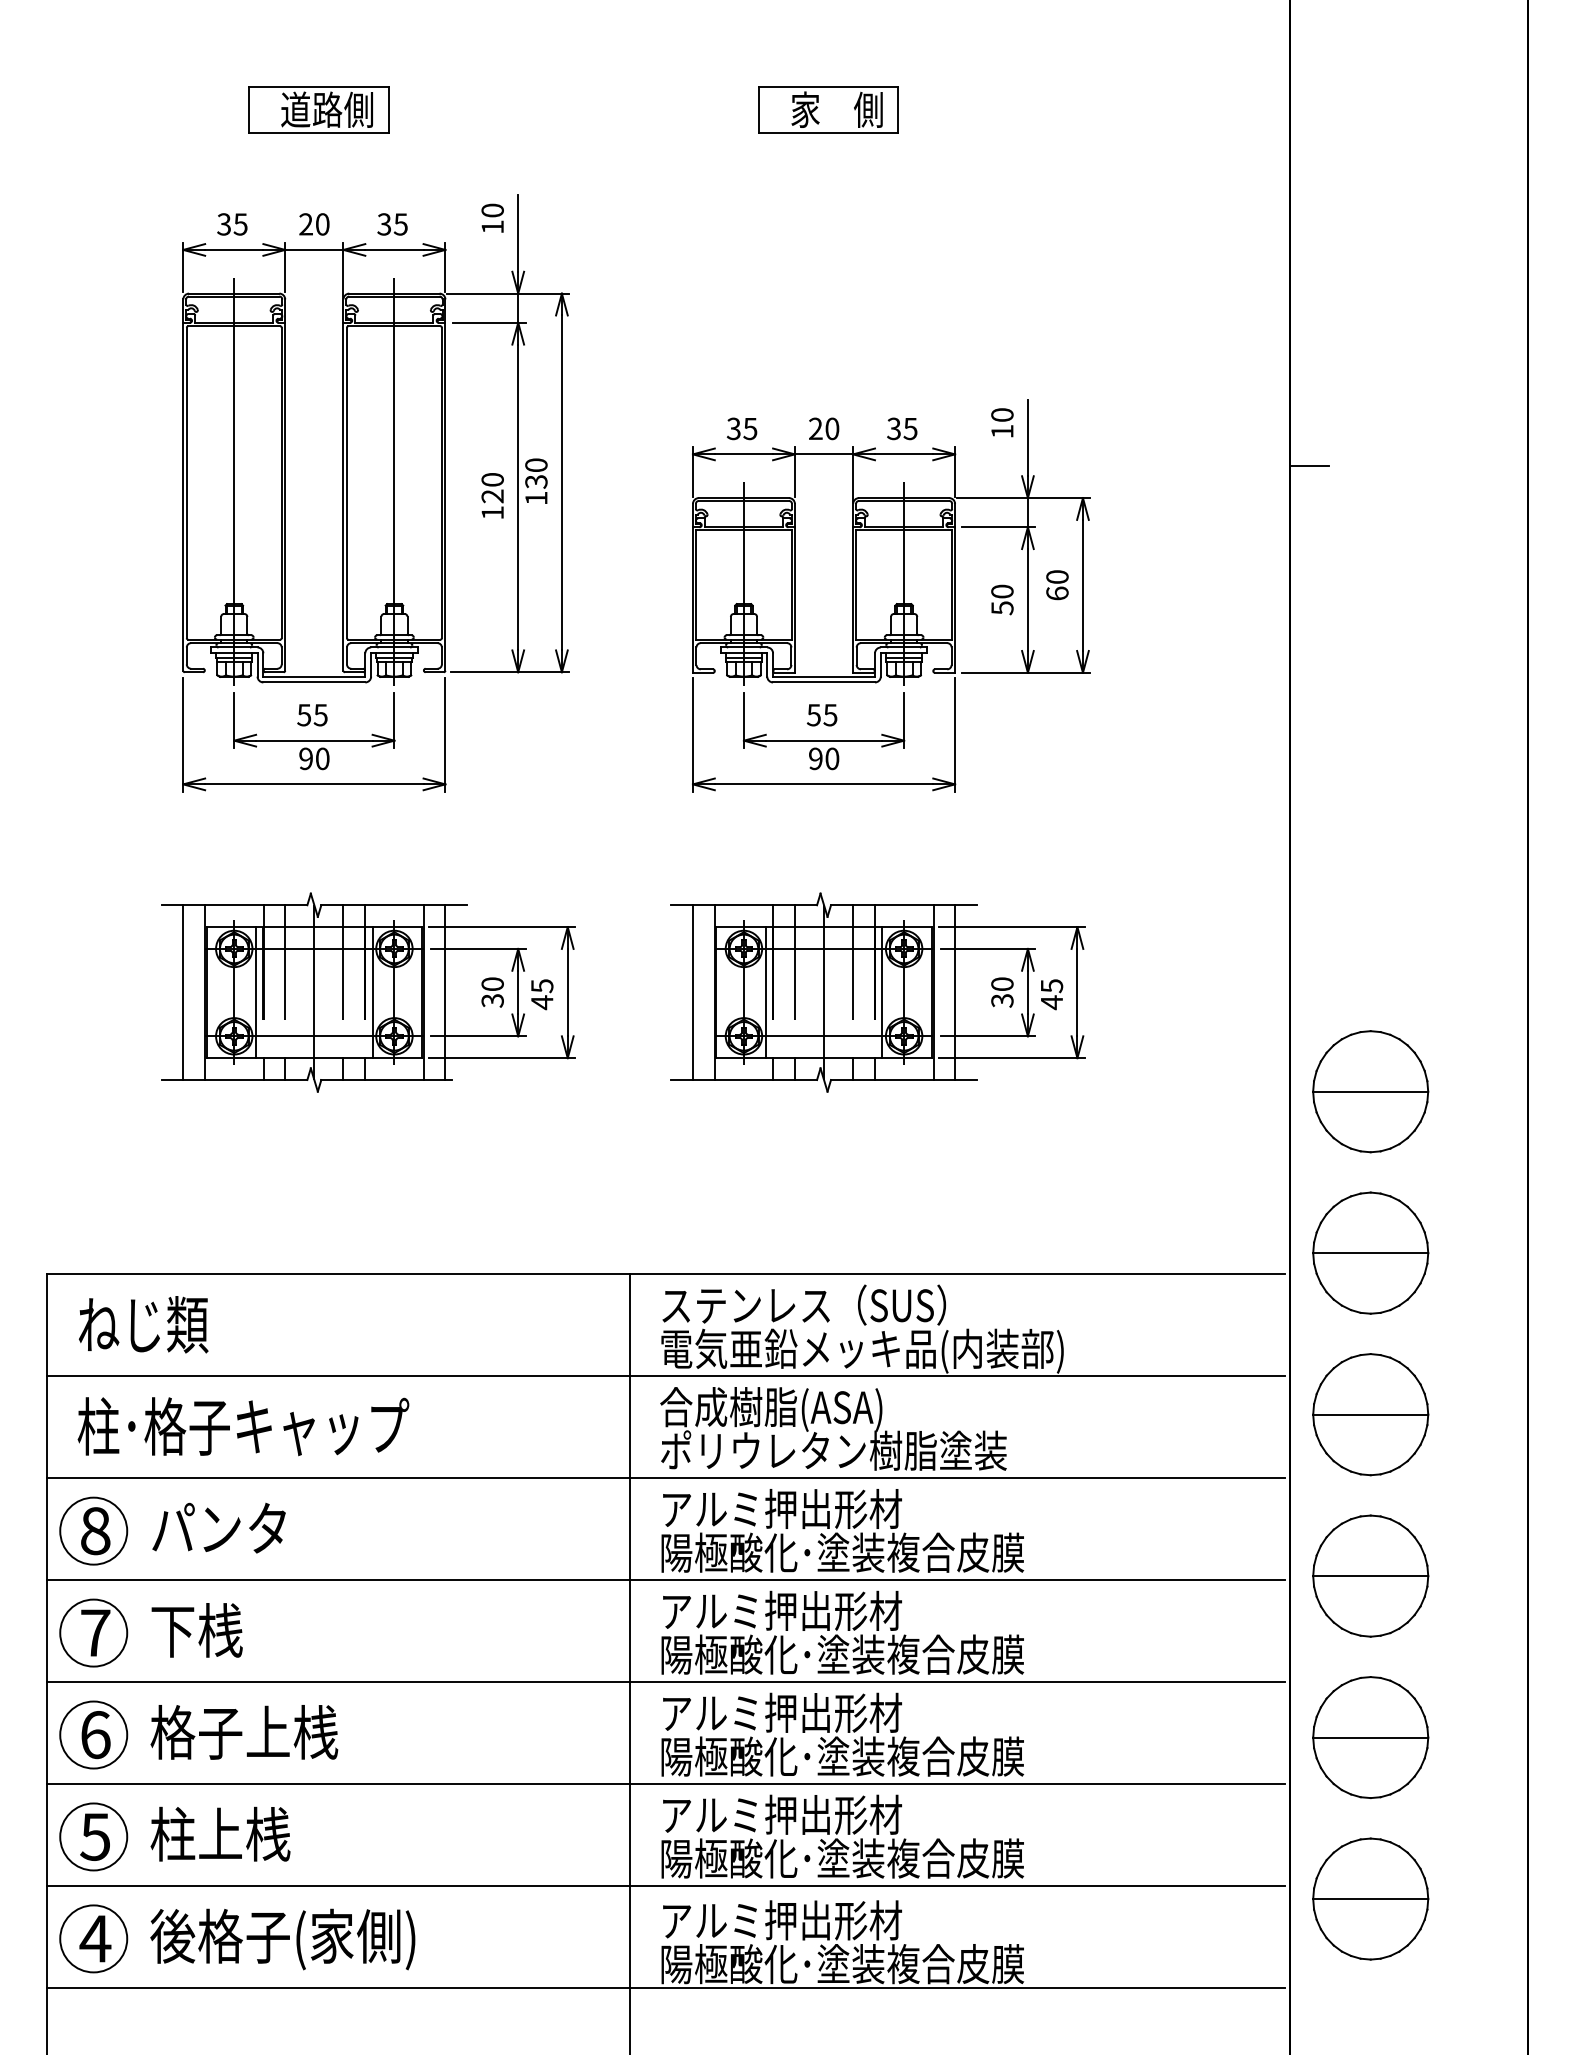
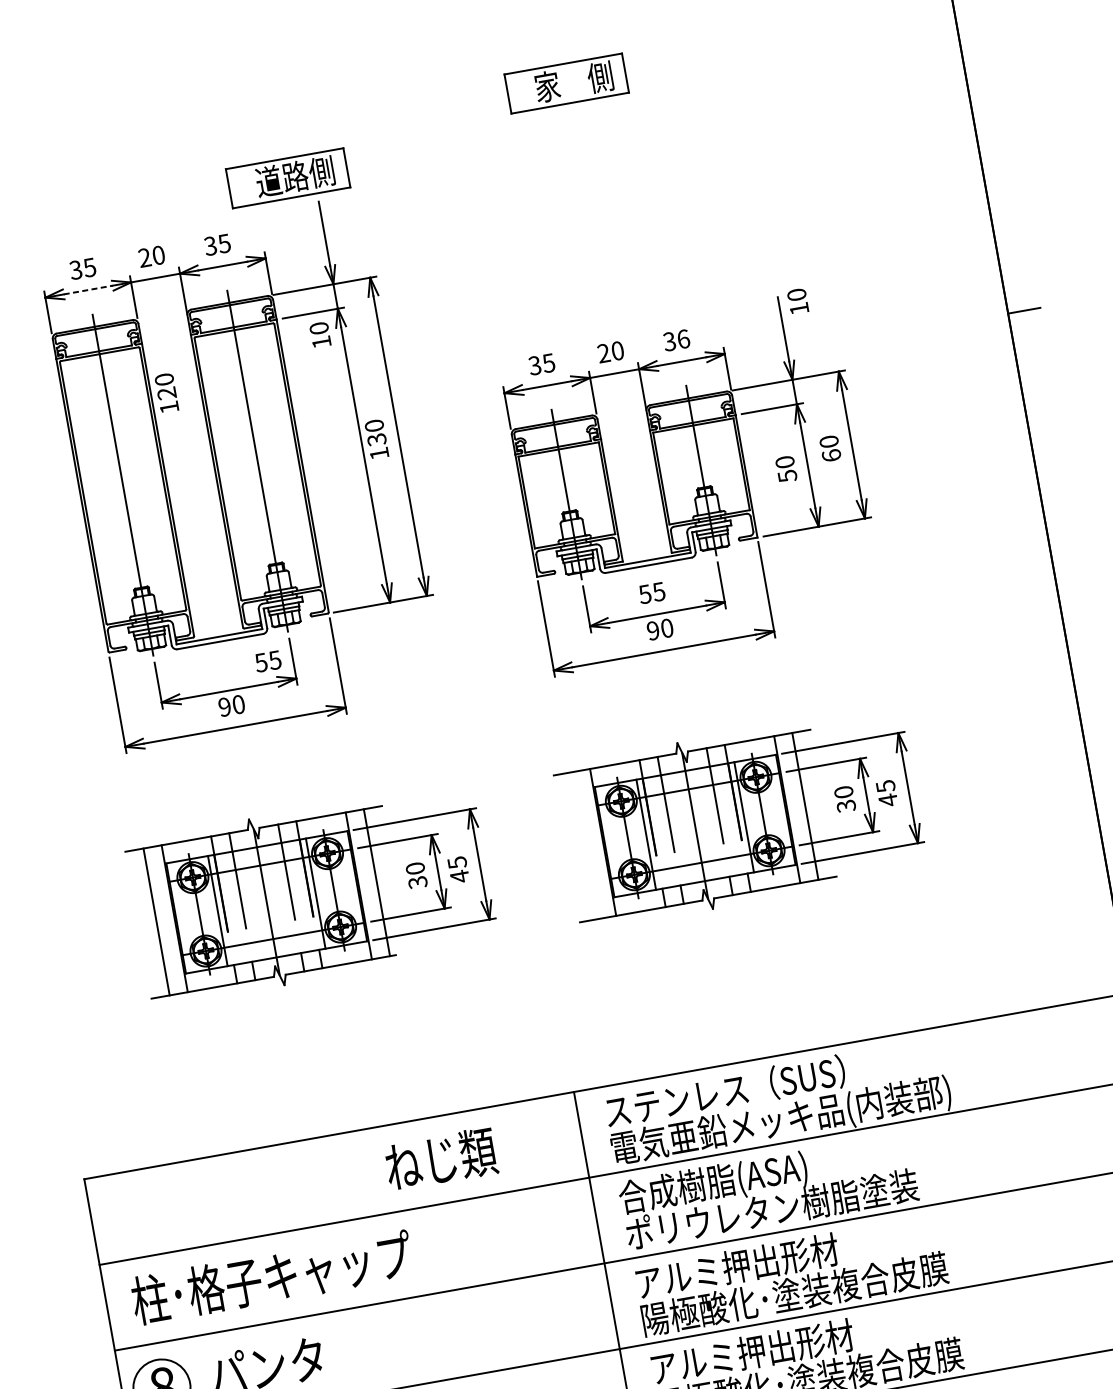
part: (318, 109) -> (287, 177), moved
text: (492, 217) -> (320, 334), moved
line: (234, 249) -> (88, 289), solid -> dashed
text: (1002, 422) -> (798, 301), moved
text: (910, 428) -> (683, 338), 35 -> 36
text: (492, 495) -> (166, 392), moved
text: (312, 715) -> (268, 661), moved
line: (692, 992) -> (584, 845), removed
text: (143, 1324) -> (440, 1159), moved

